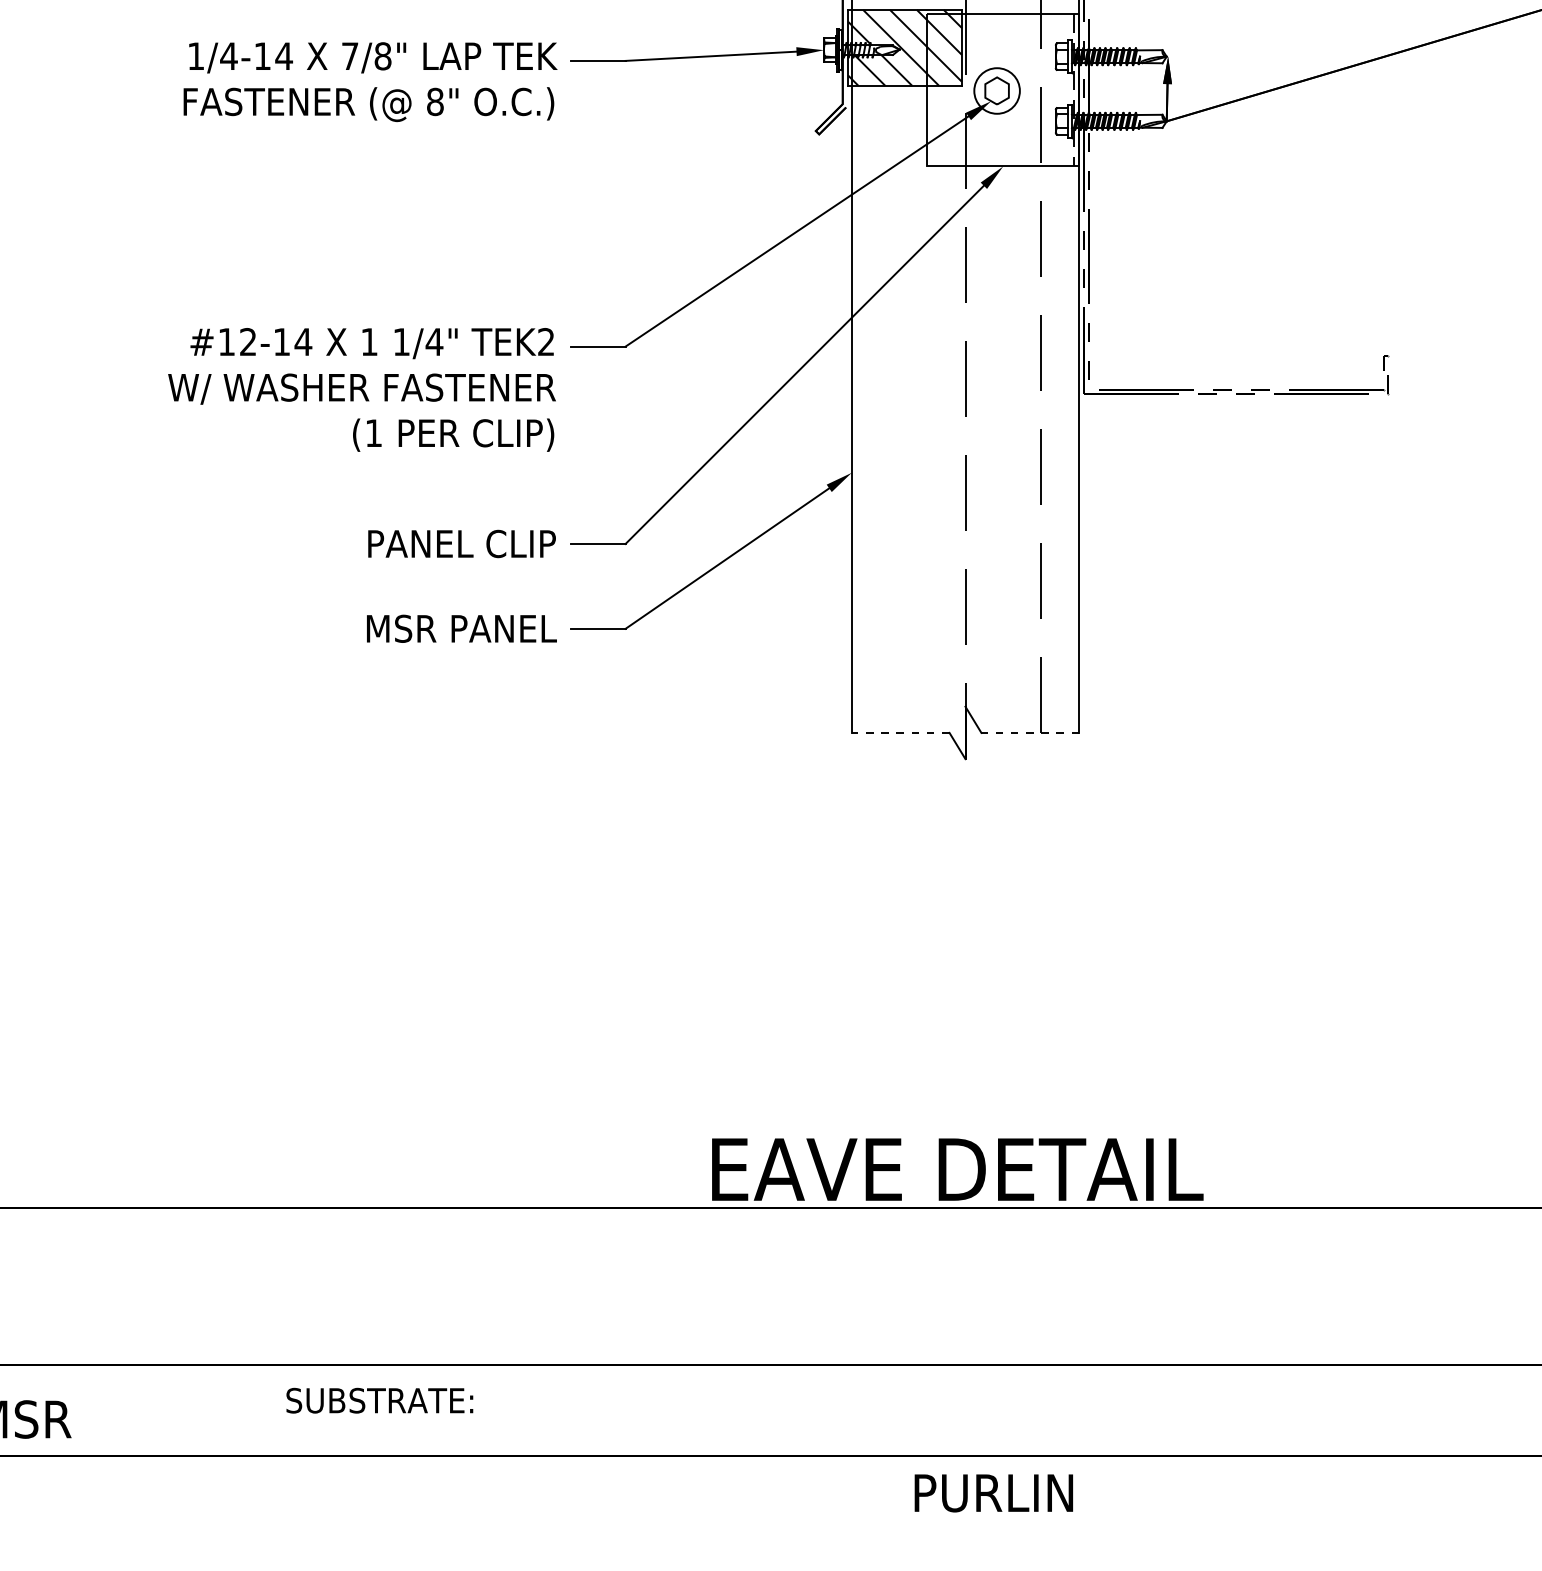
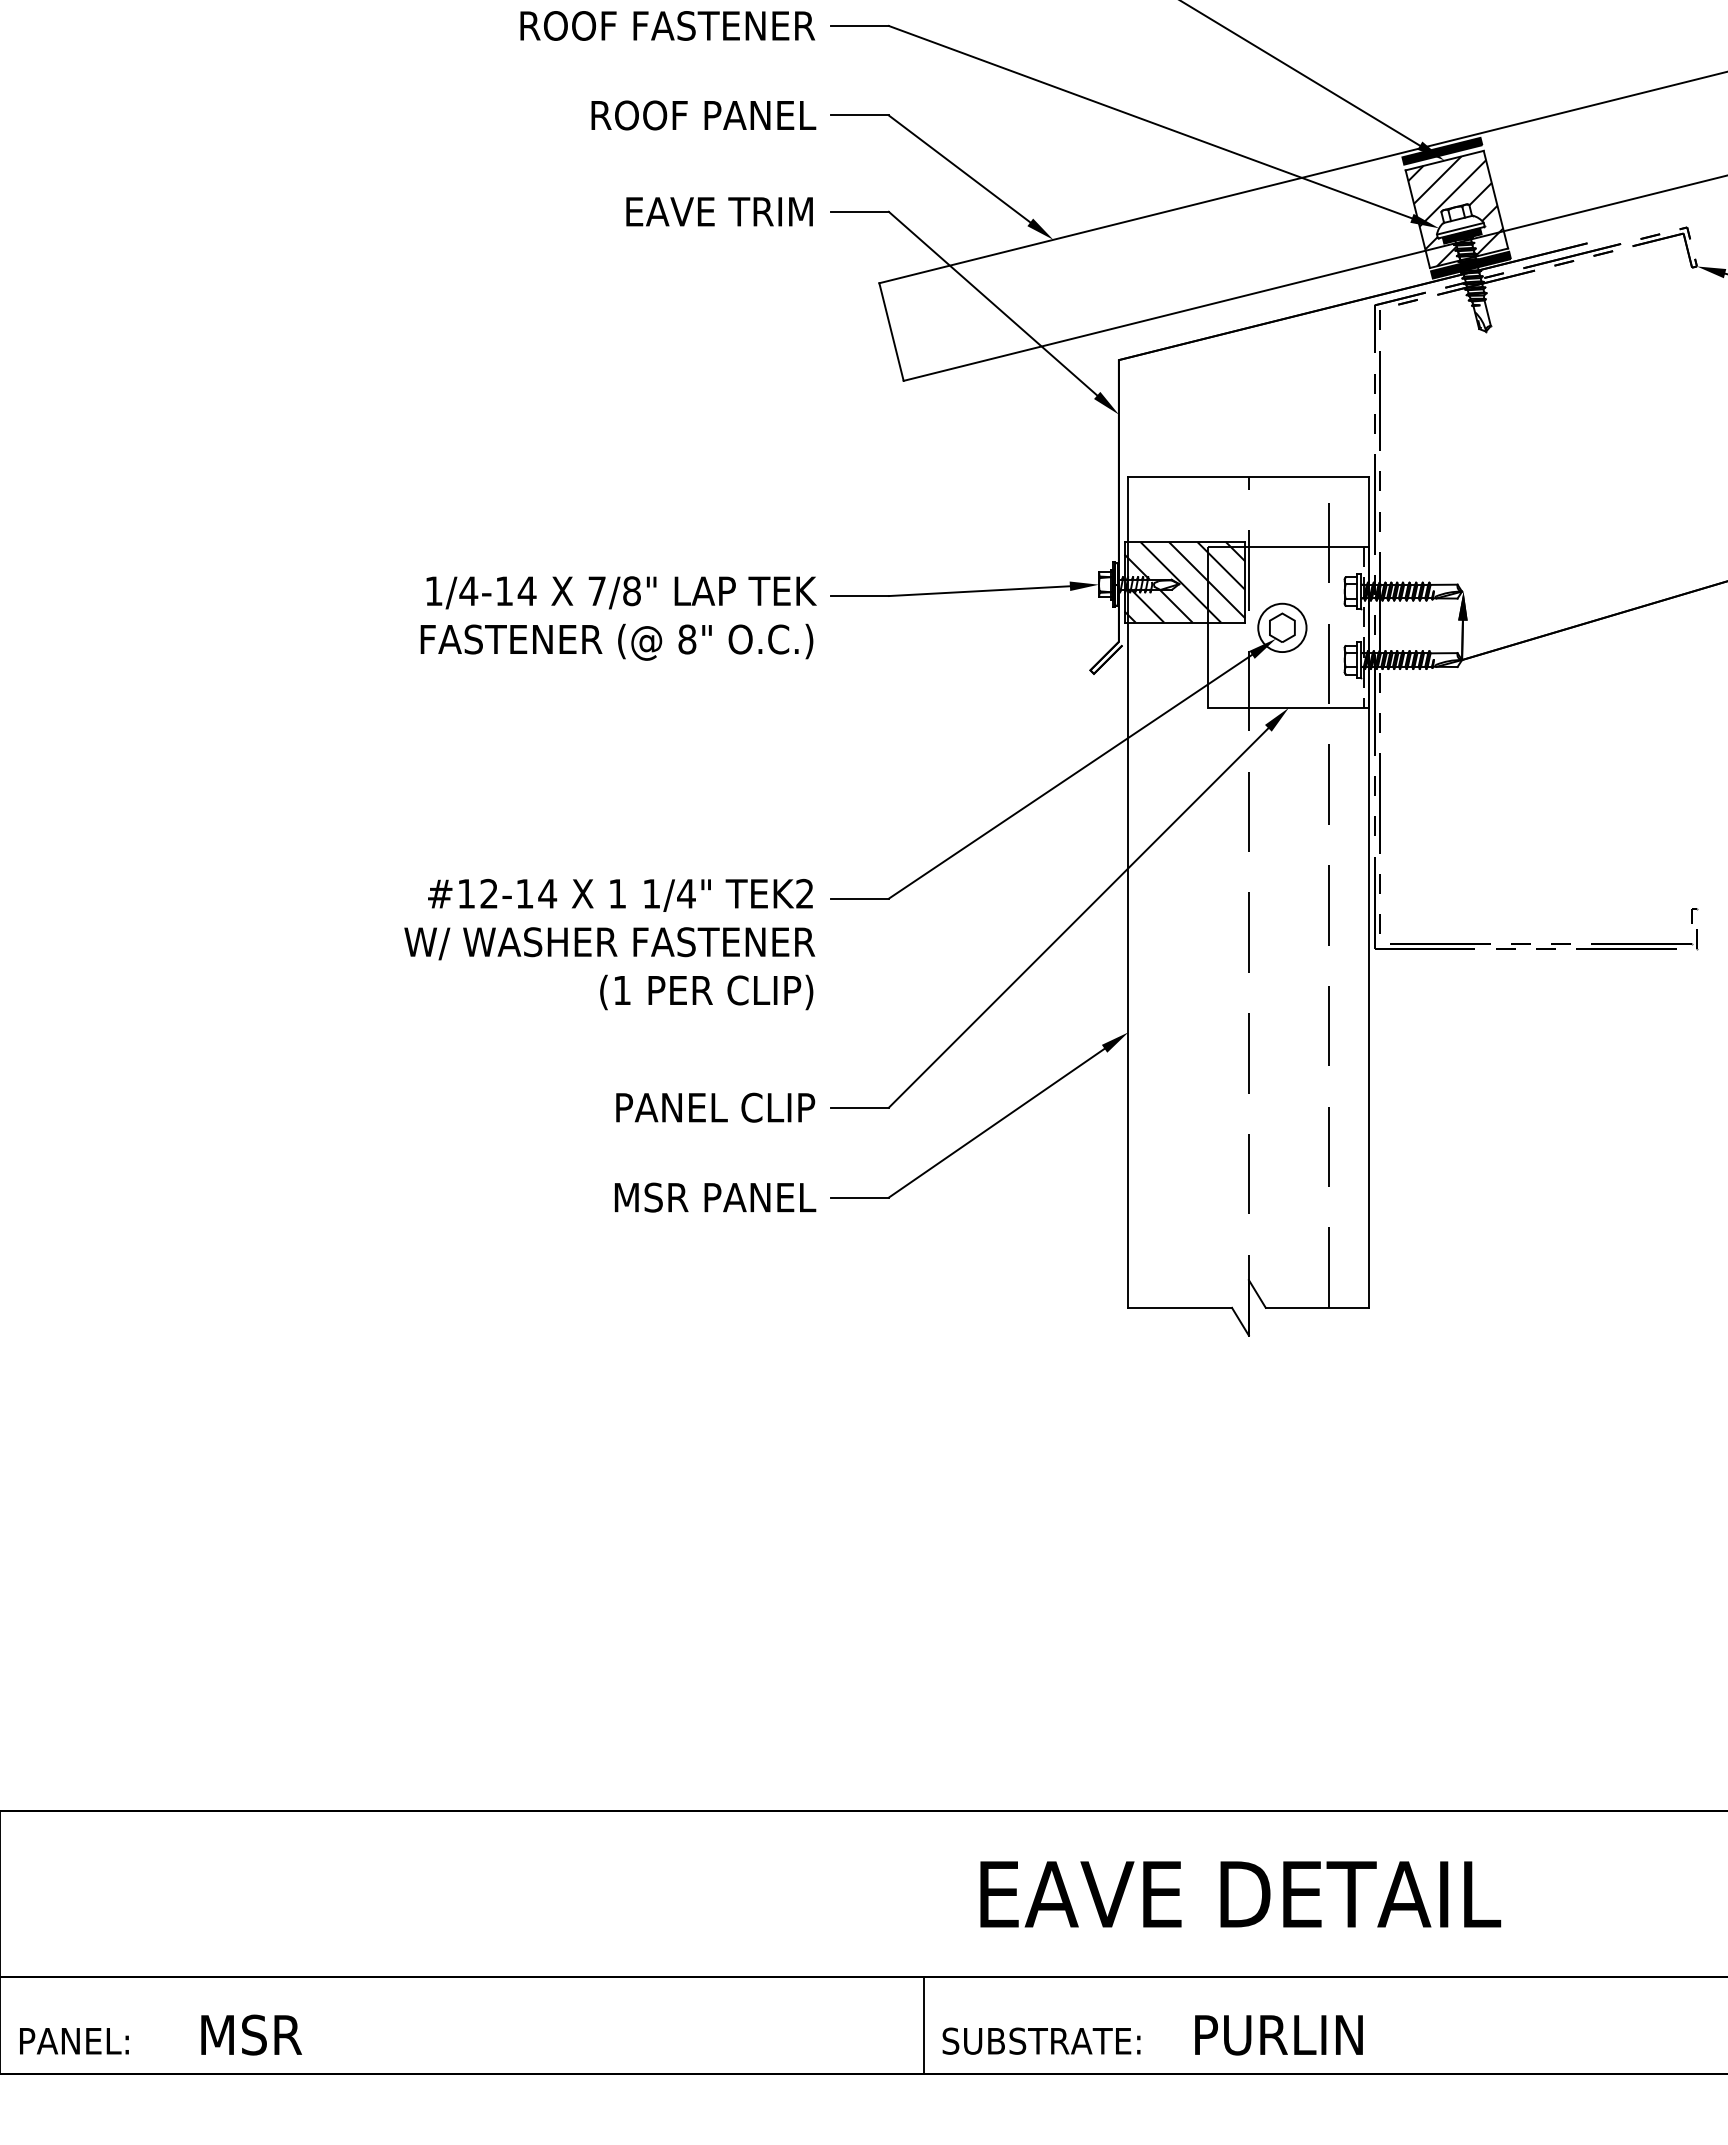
line: (900, 732) -> (1180, 1307), dashed -> solid
line: (1030, 732) -> (1317, 1307), dashed -> solid
text: (957, 1169) -> (1240, 1894), moved
text: (379, 1400) -> (1041, 2040), moved
line: (658, 1410) -> (923, 2025), added
text: (993, 1493) -> (1278, 2035), moved

